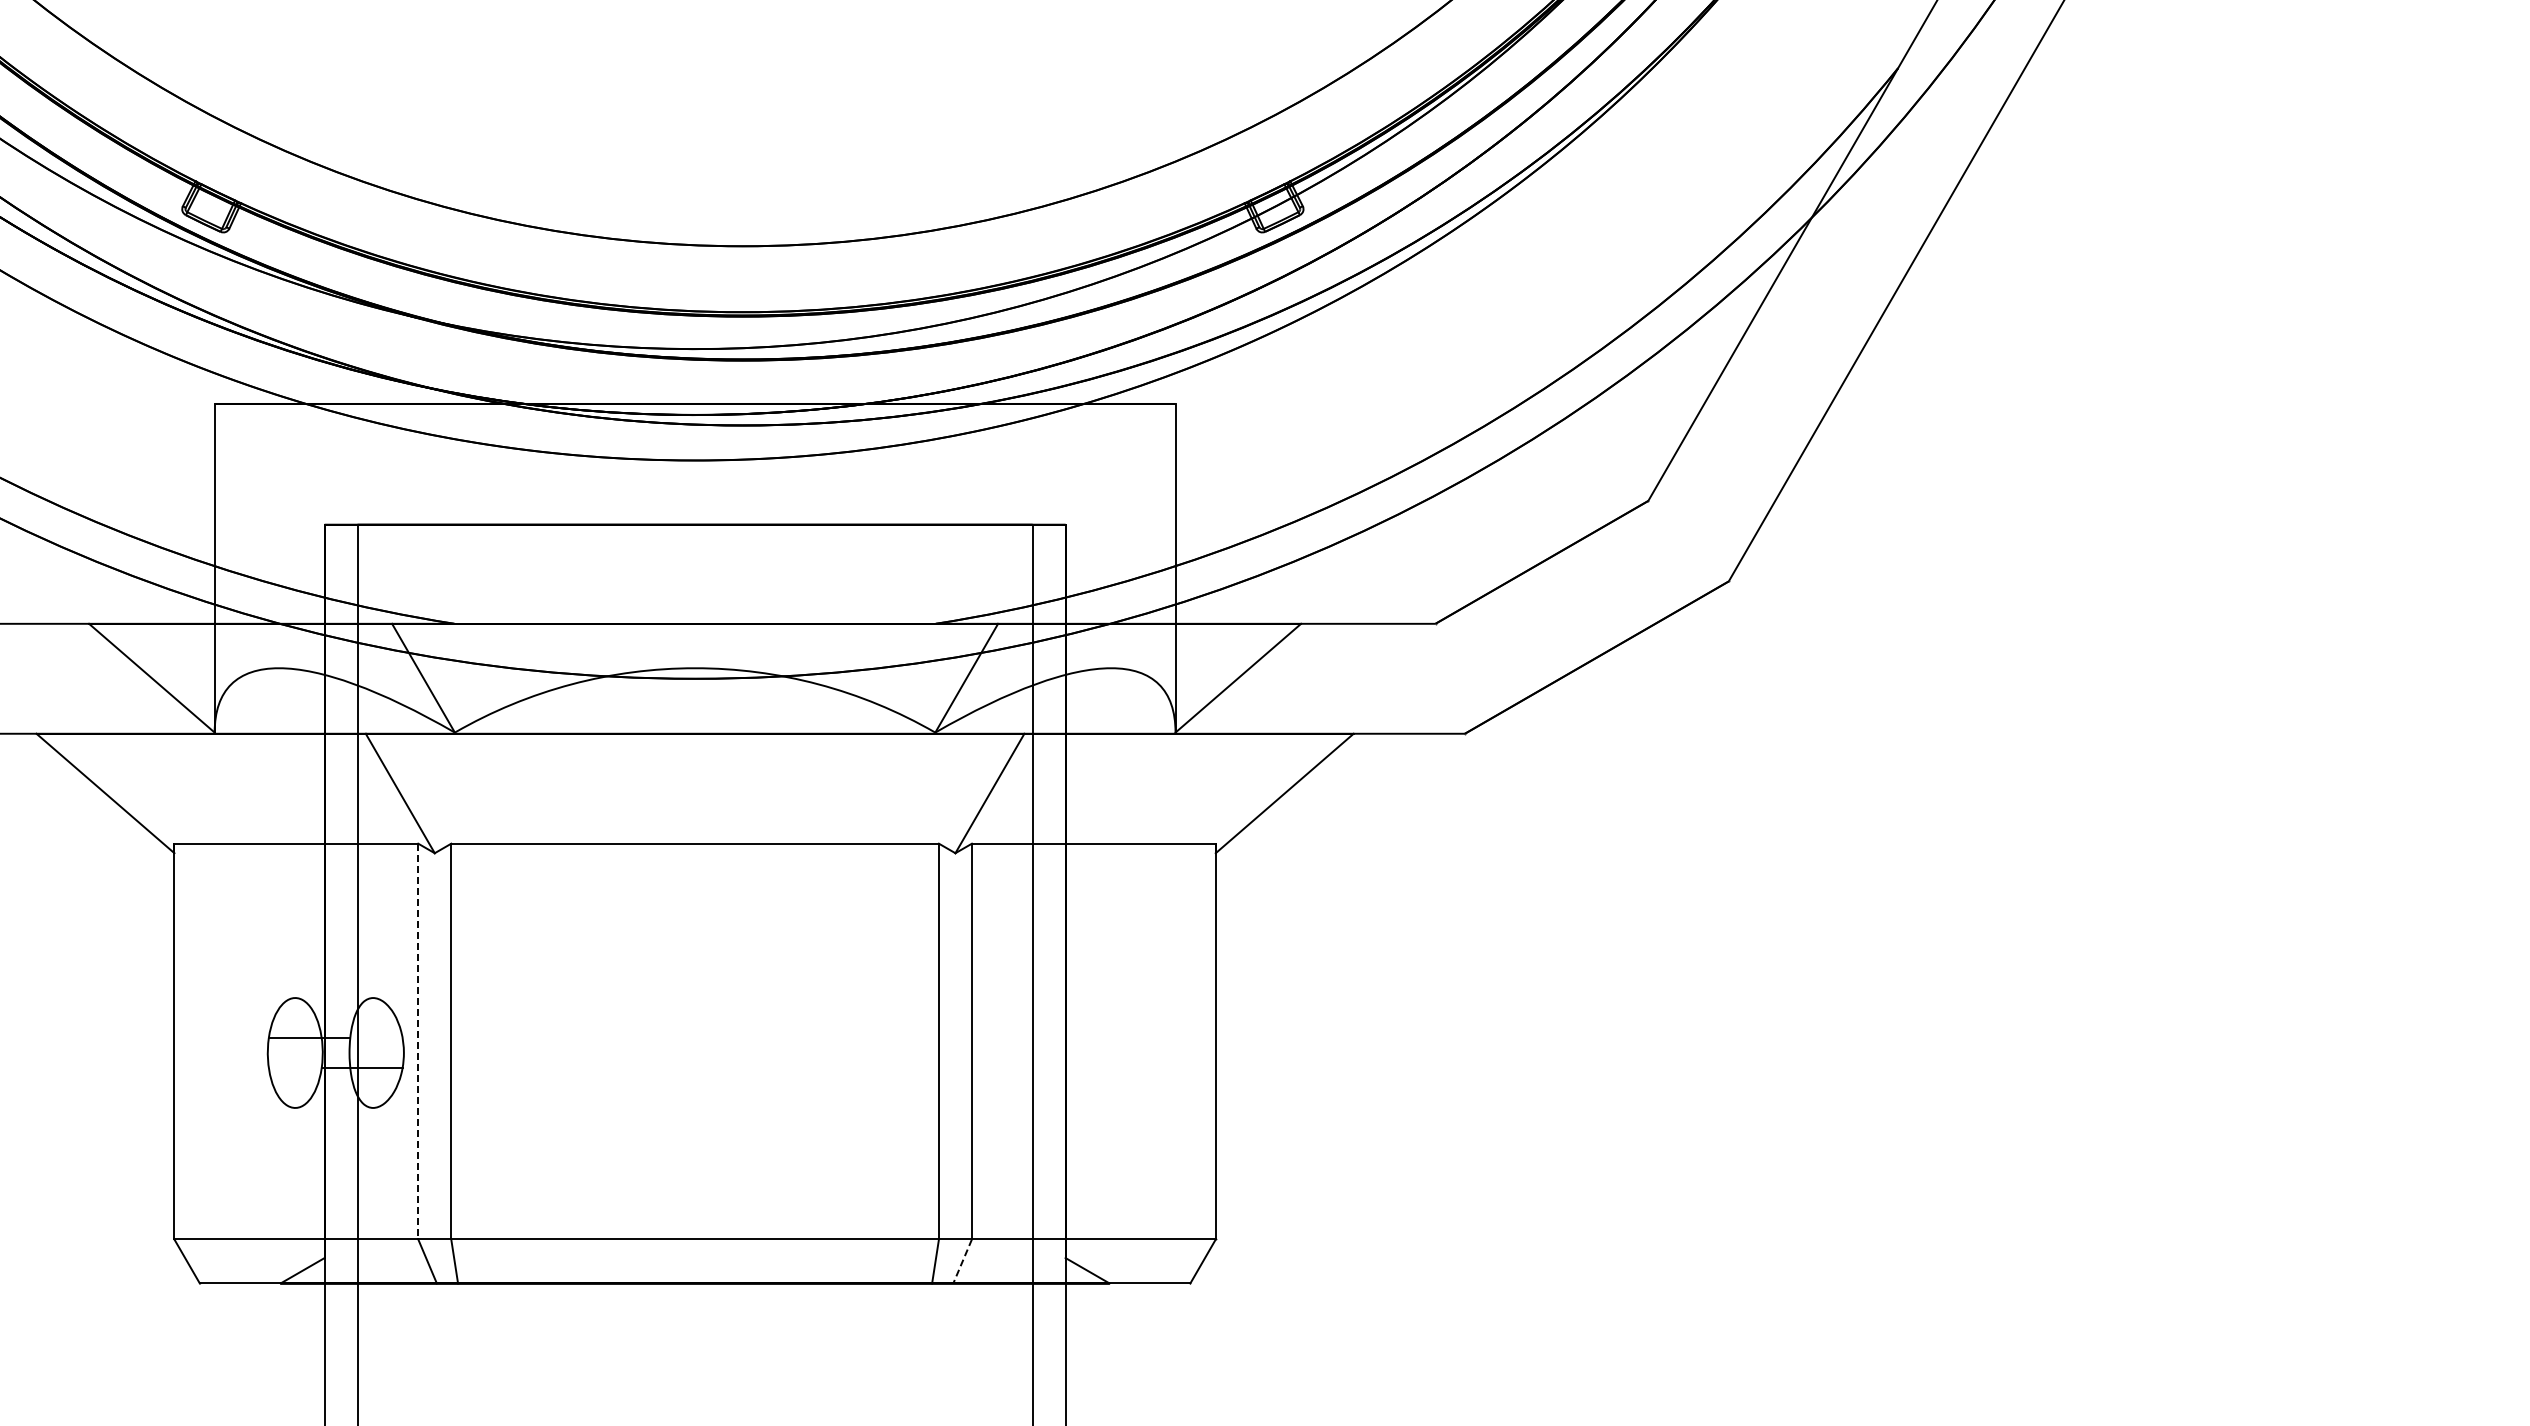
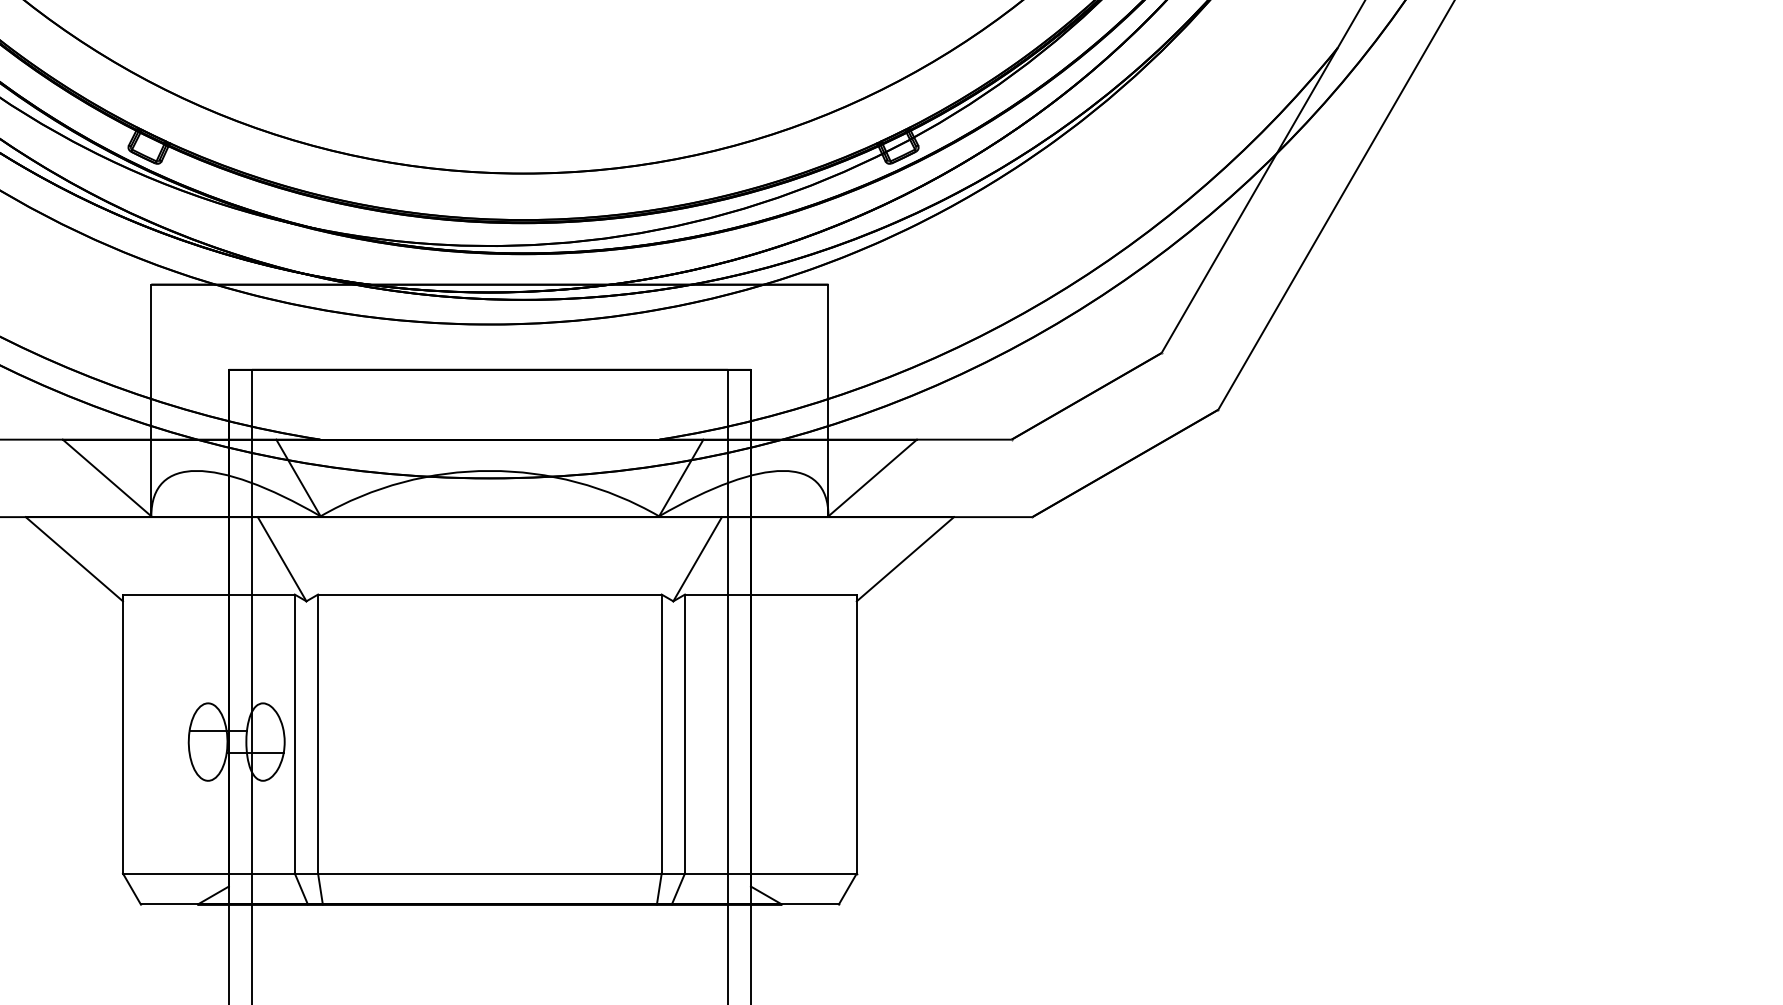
line: (418, 1041) -> (294, 733), dashed -> solid
line: (962, 1261) -> (678, 889), dashed -> solid

